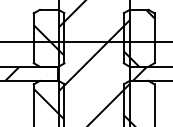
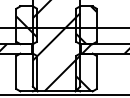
hatch: (48, 103) -> (26, 68), removed

